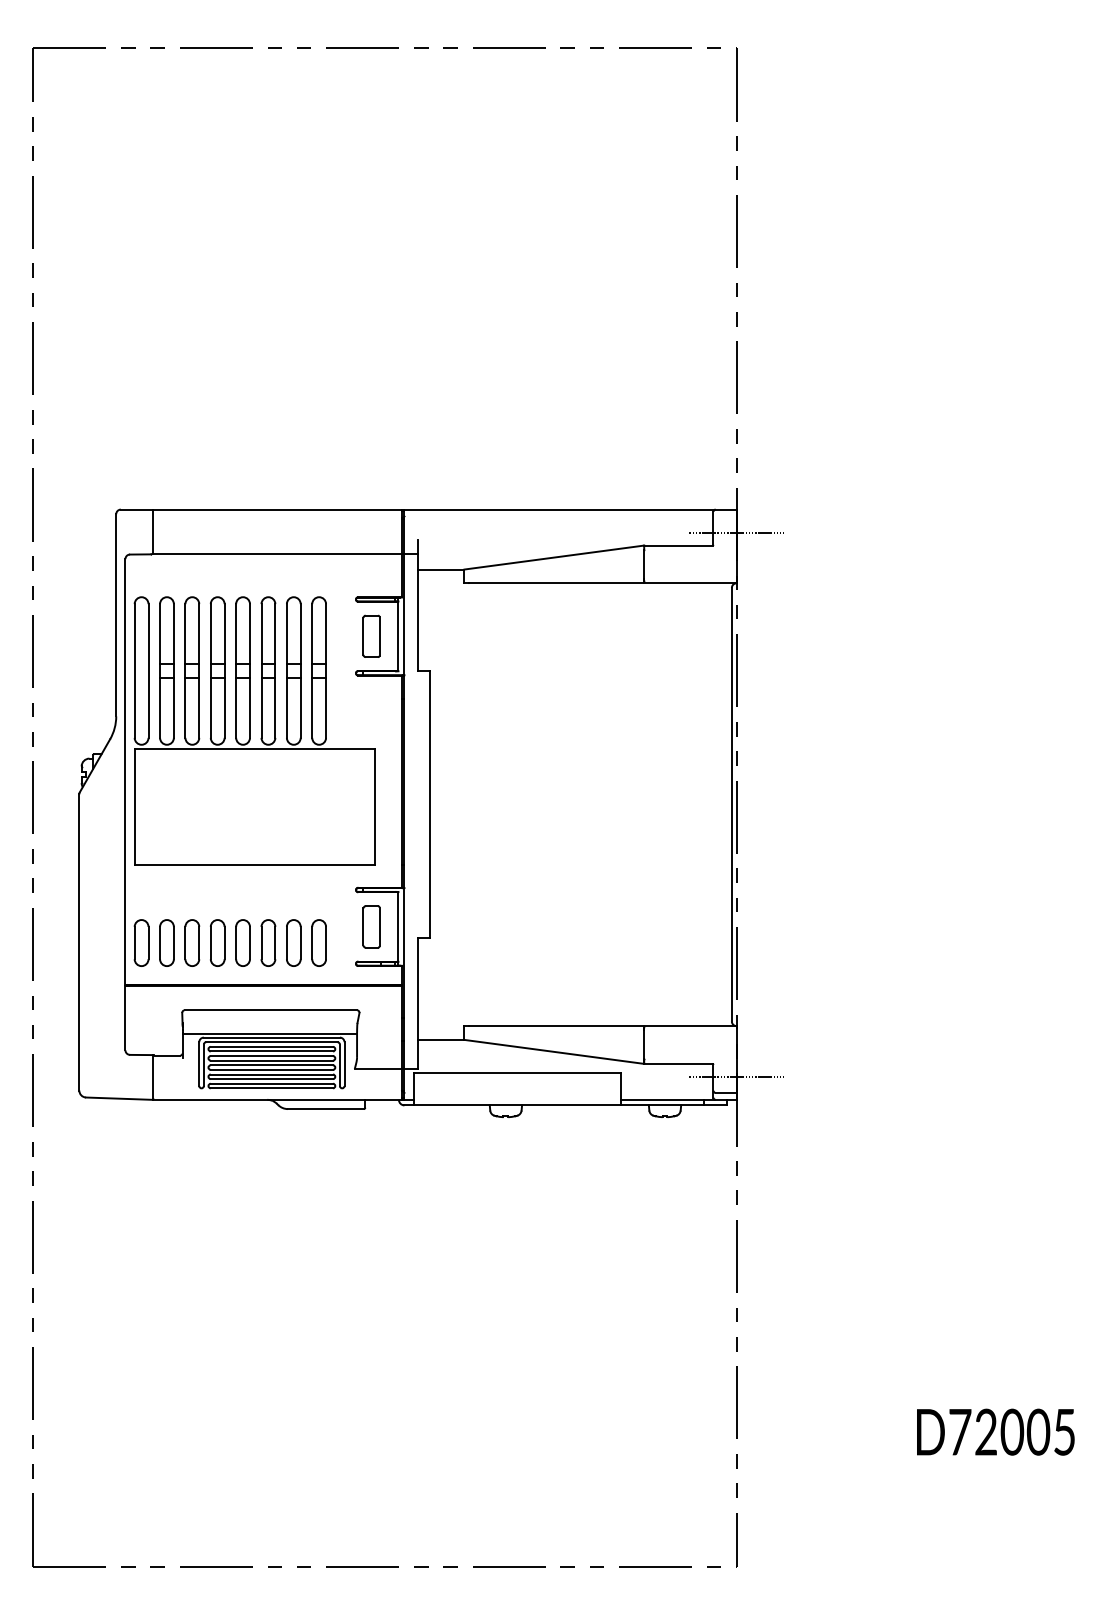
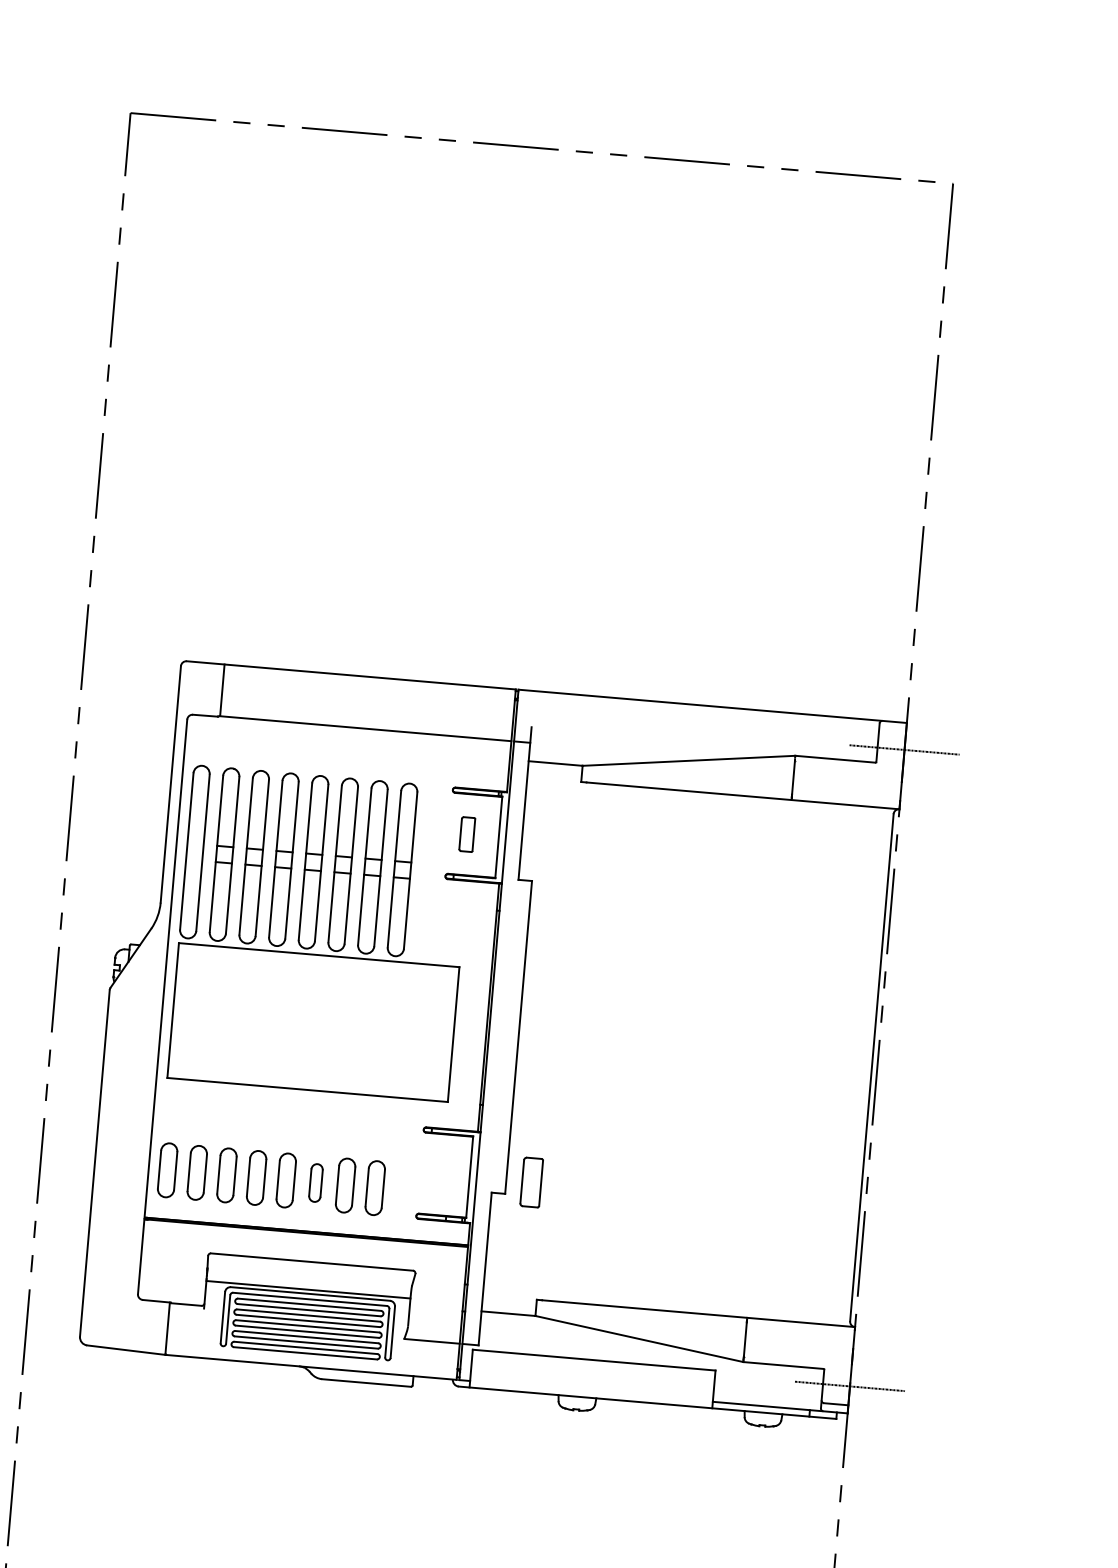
part: (371, 635) -> (467, 833), size x0.7
part: (371, 926) -> (531, 1182), moved
part: (268, 942) -> (316, 1182), size x0.7

